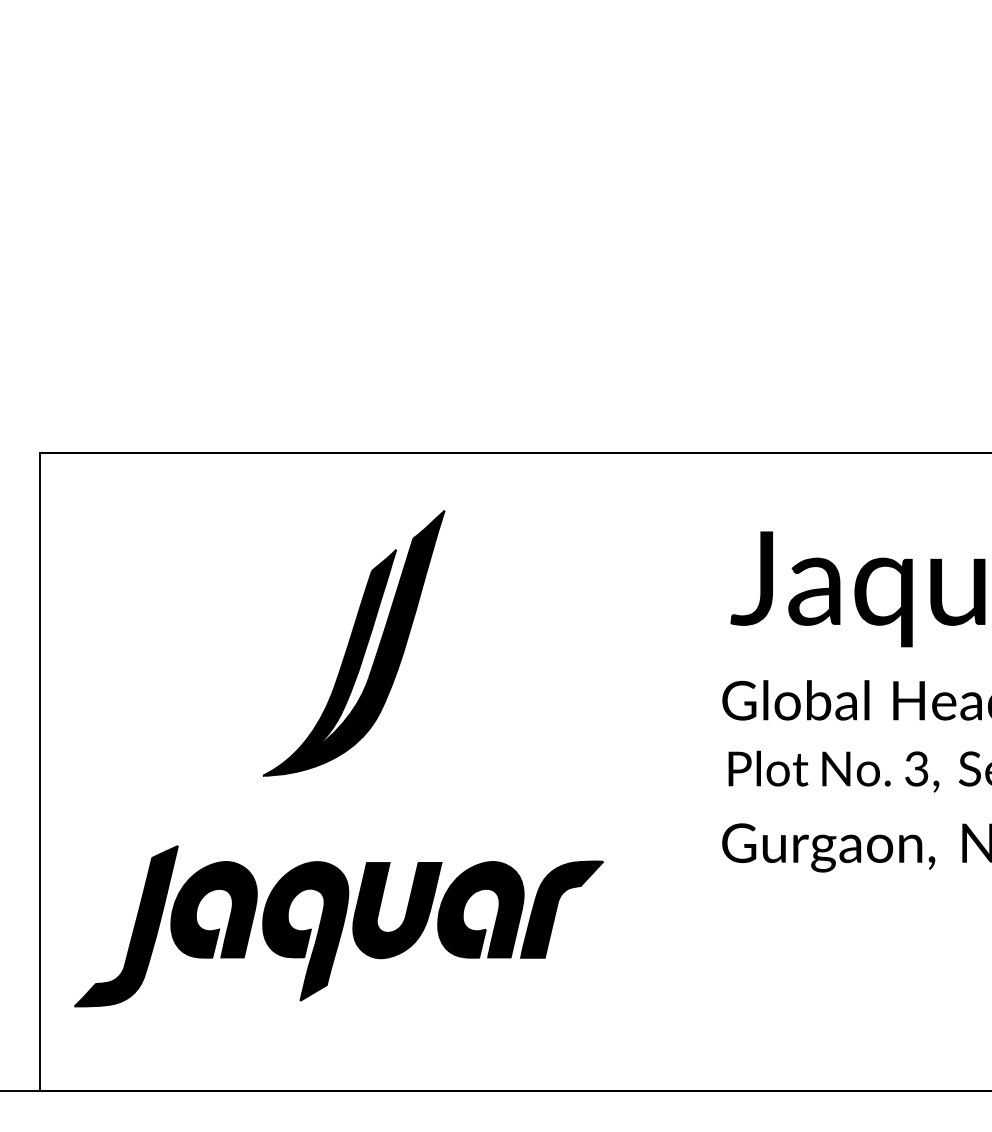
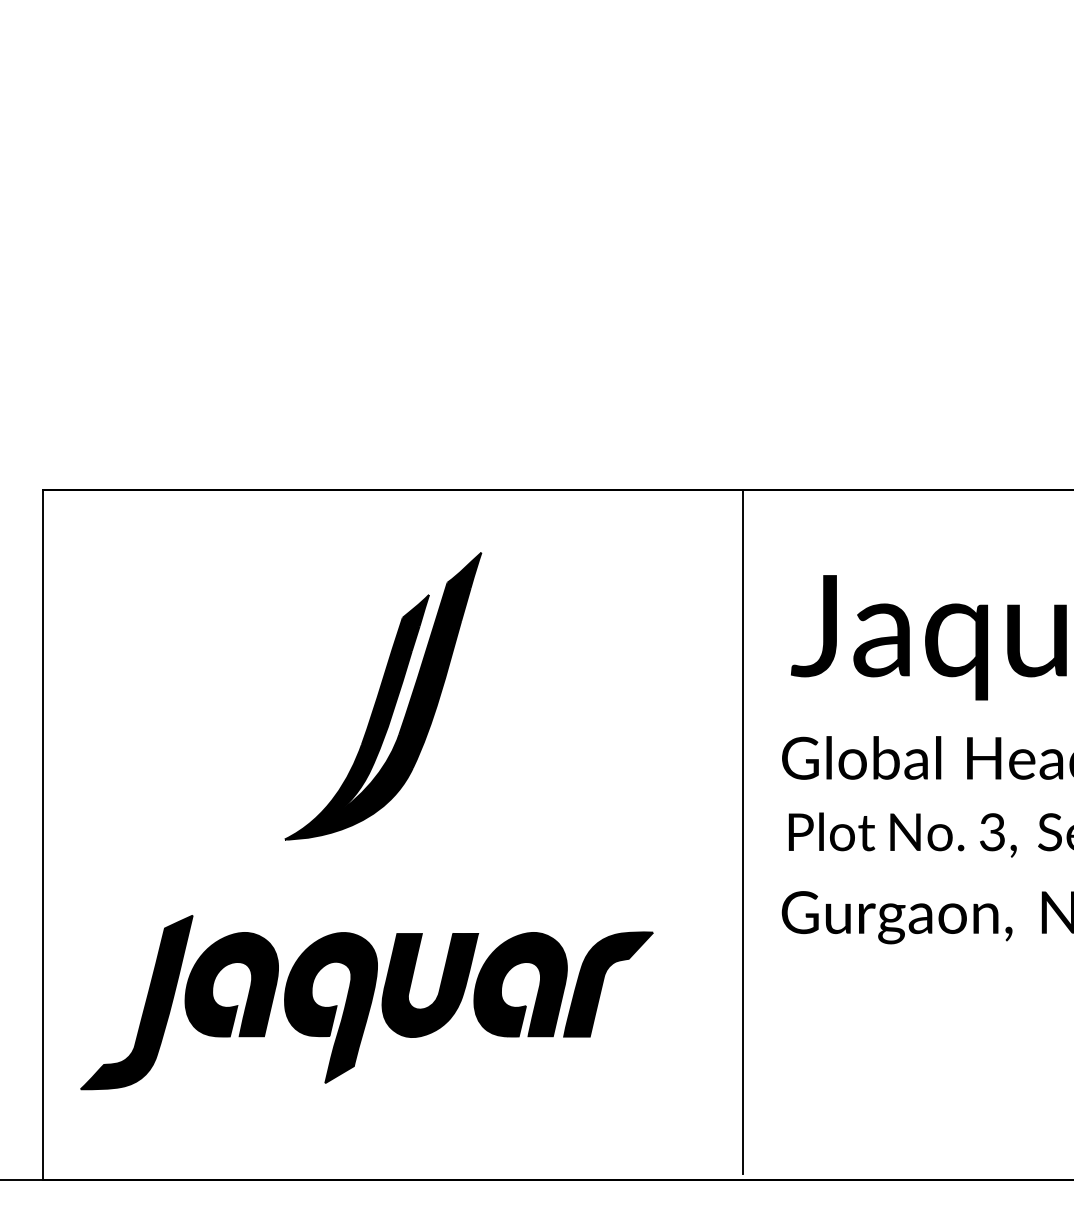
line: (685, 769) -> (742, 832), added

